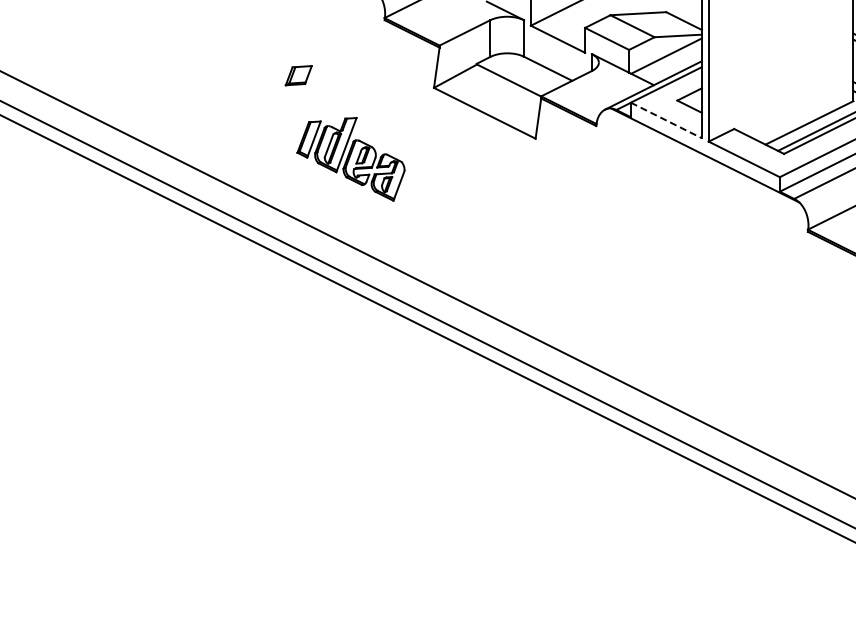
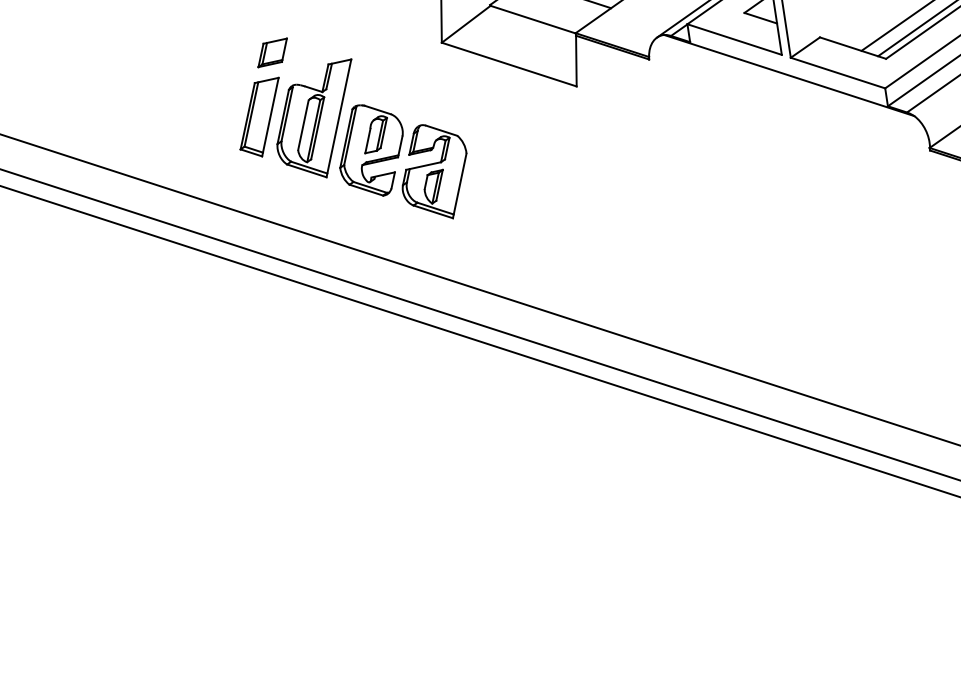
line: (666, 120) -> (734, 39), dashed -> solid
part: (350, 159) -> (352, 146), size x1.67

